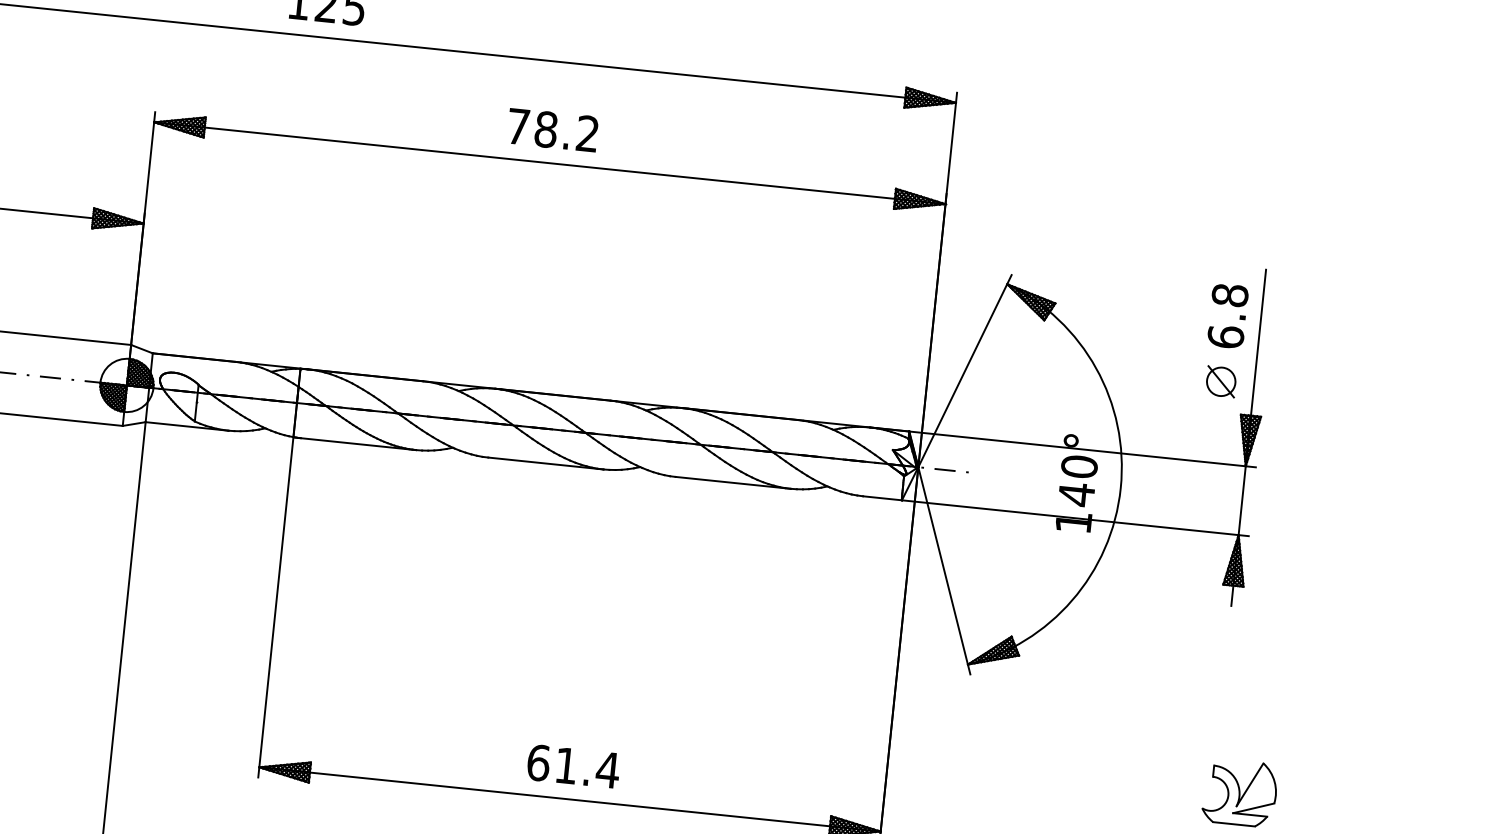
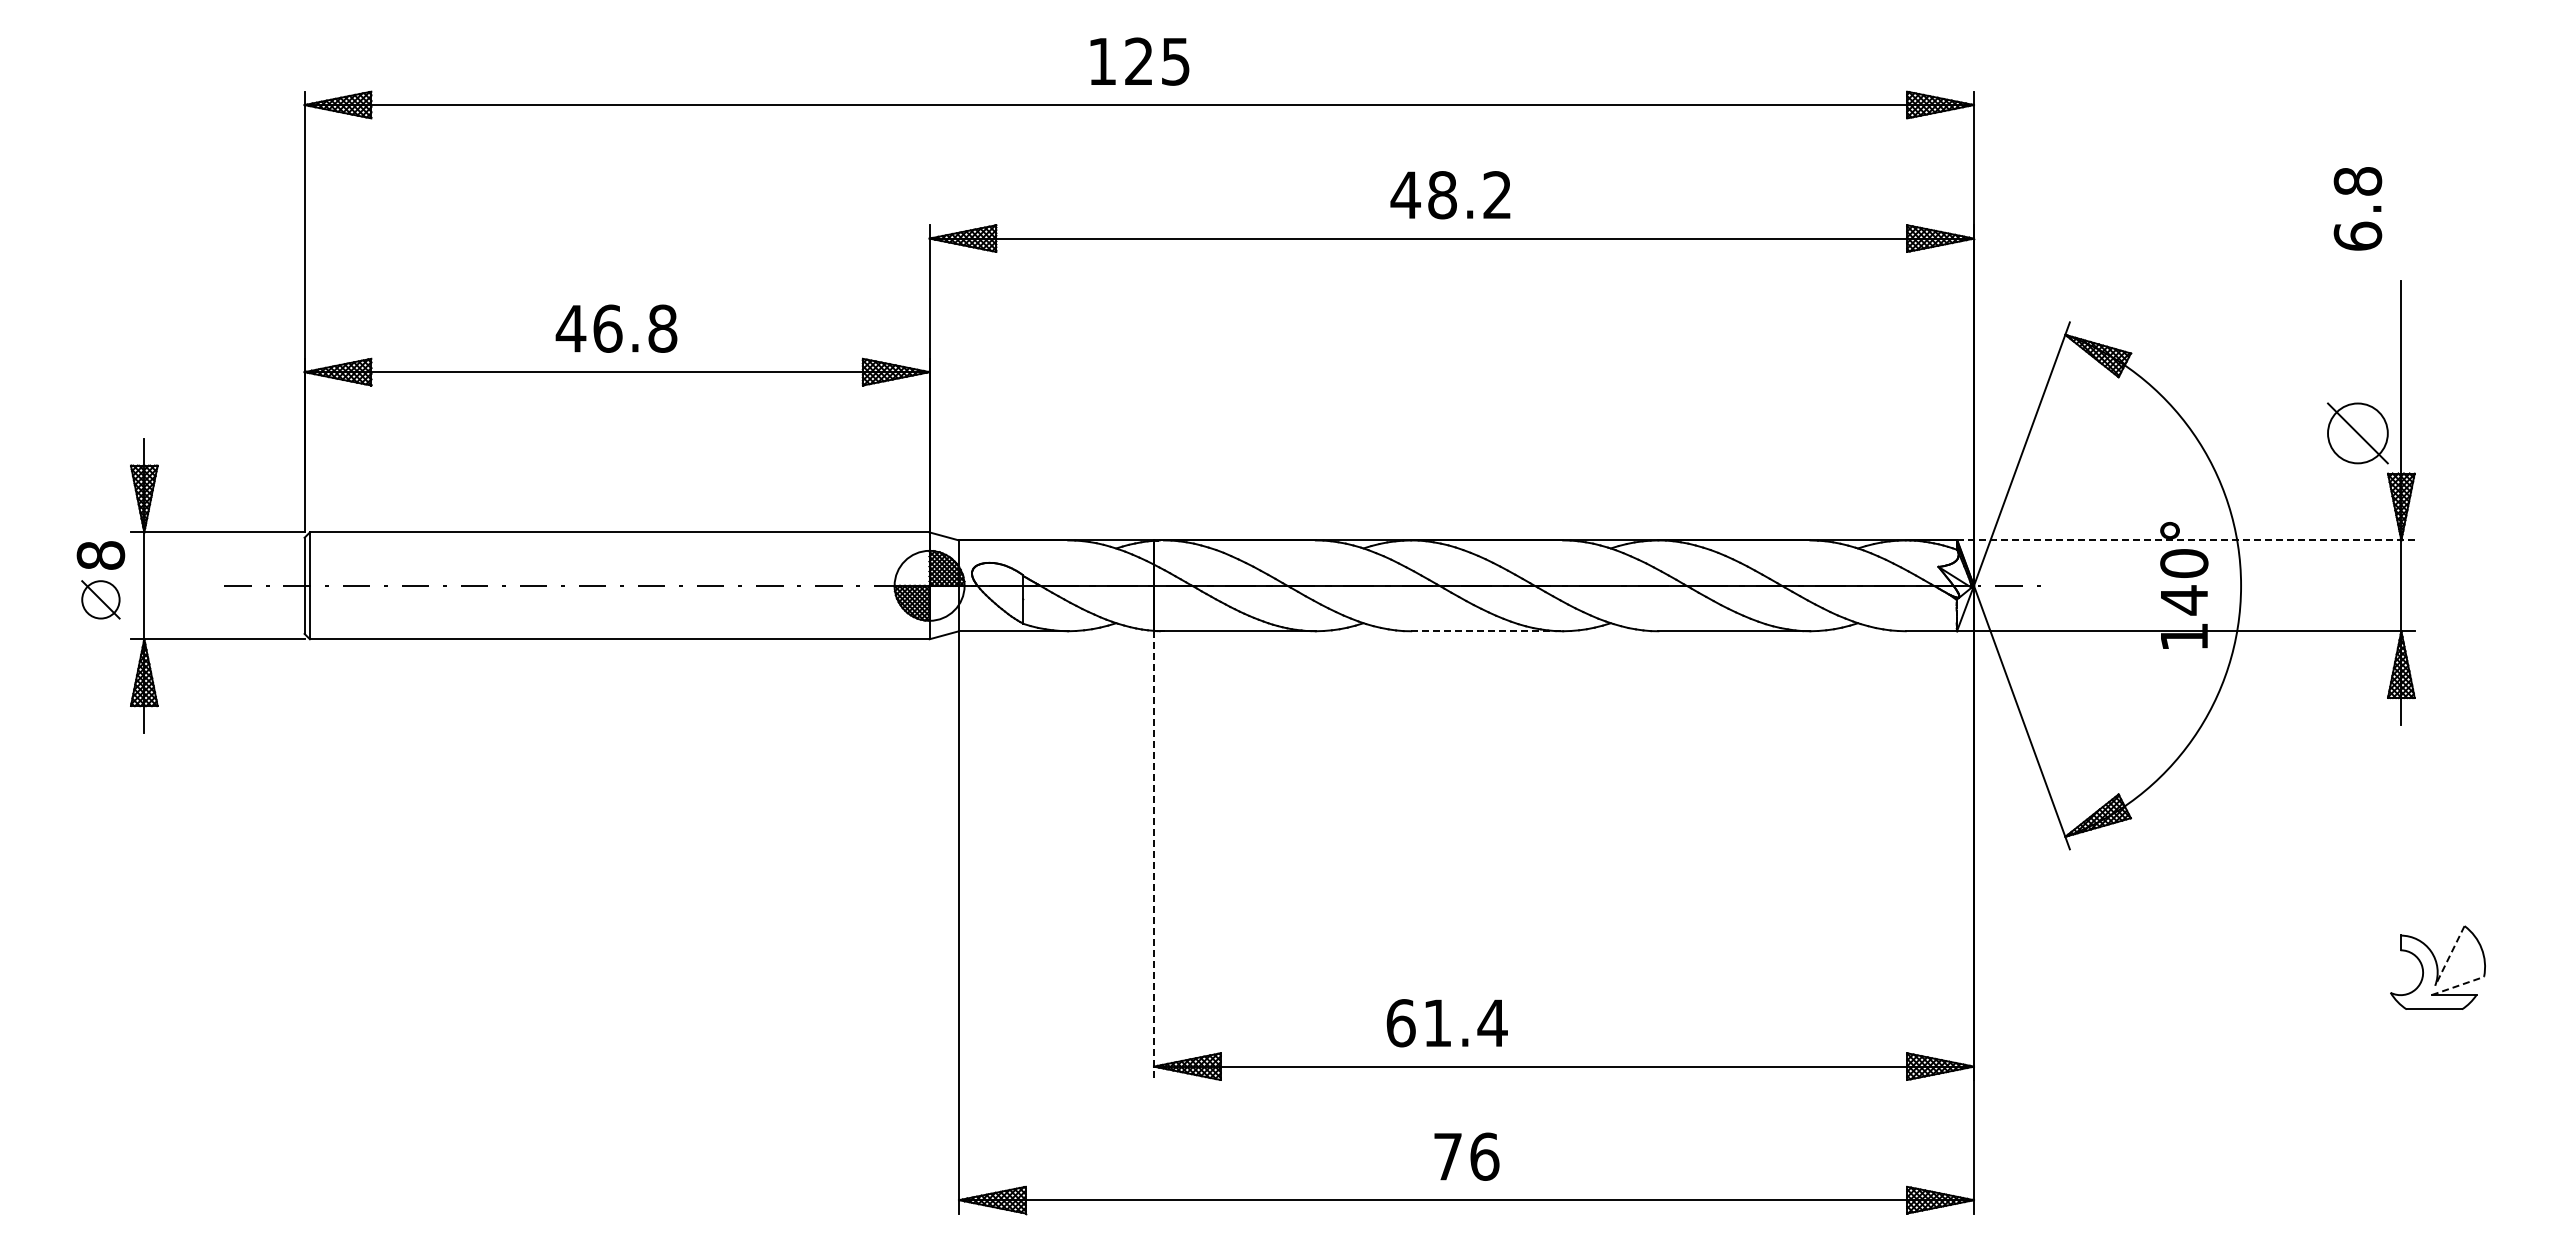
text: (518, 126) -> (1405, 194), 78.2 -> 48.2
text: (1227, 315) -> (2357, 208), moved
part: (1220, 381) -> (2357, 433), size x1.6
line: (1082, 449) -> (2186, 540), solid -> dashed
line: (546, 463) -> (1487, 631), solid -> dashed
line: (275, 608) -> (1153, 856), solid -> dashed
text: (573, 766) -> (1446, 1023), moved
line: (1249, 785) -> (2449, 956), solid -> dashed
line: (1253, 807) -> (2457, 985), solid -> dashed

